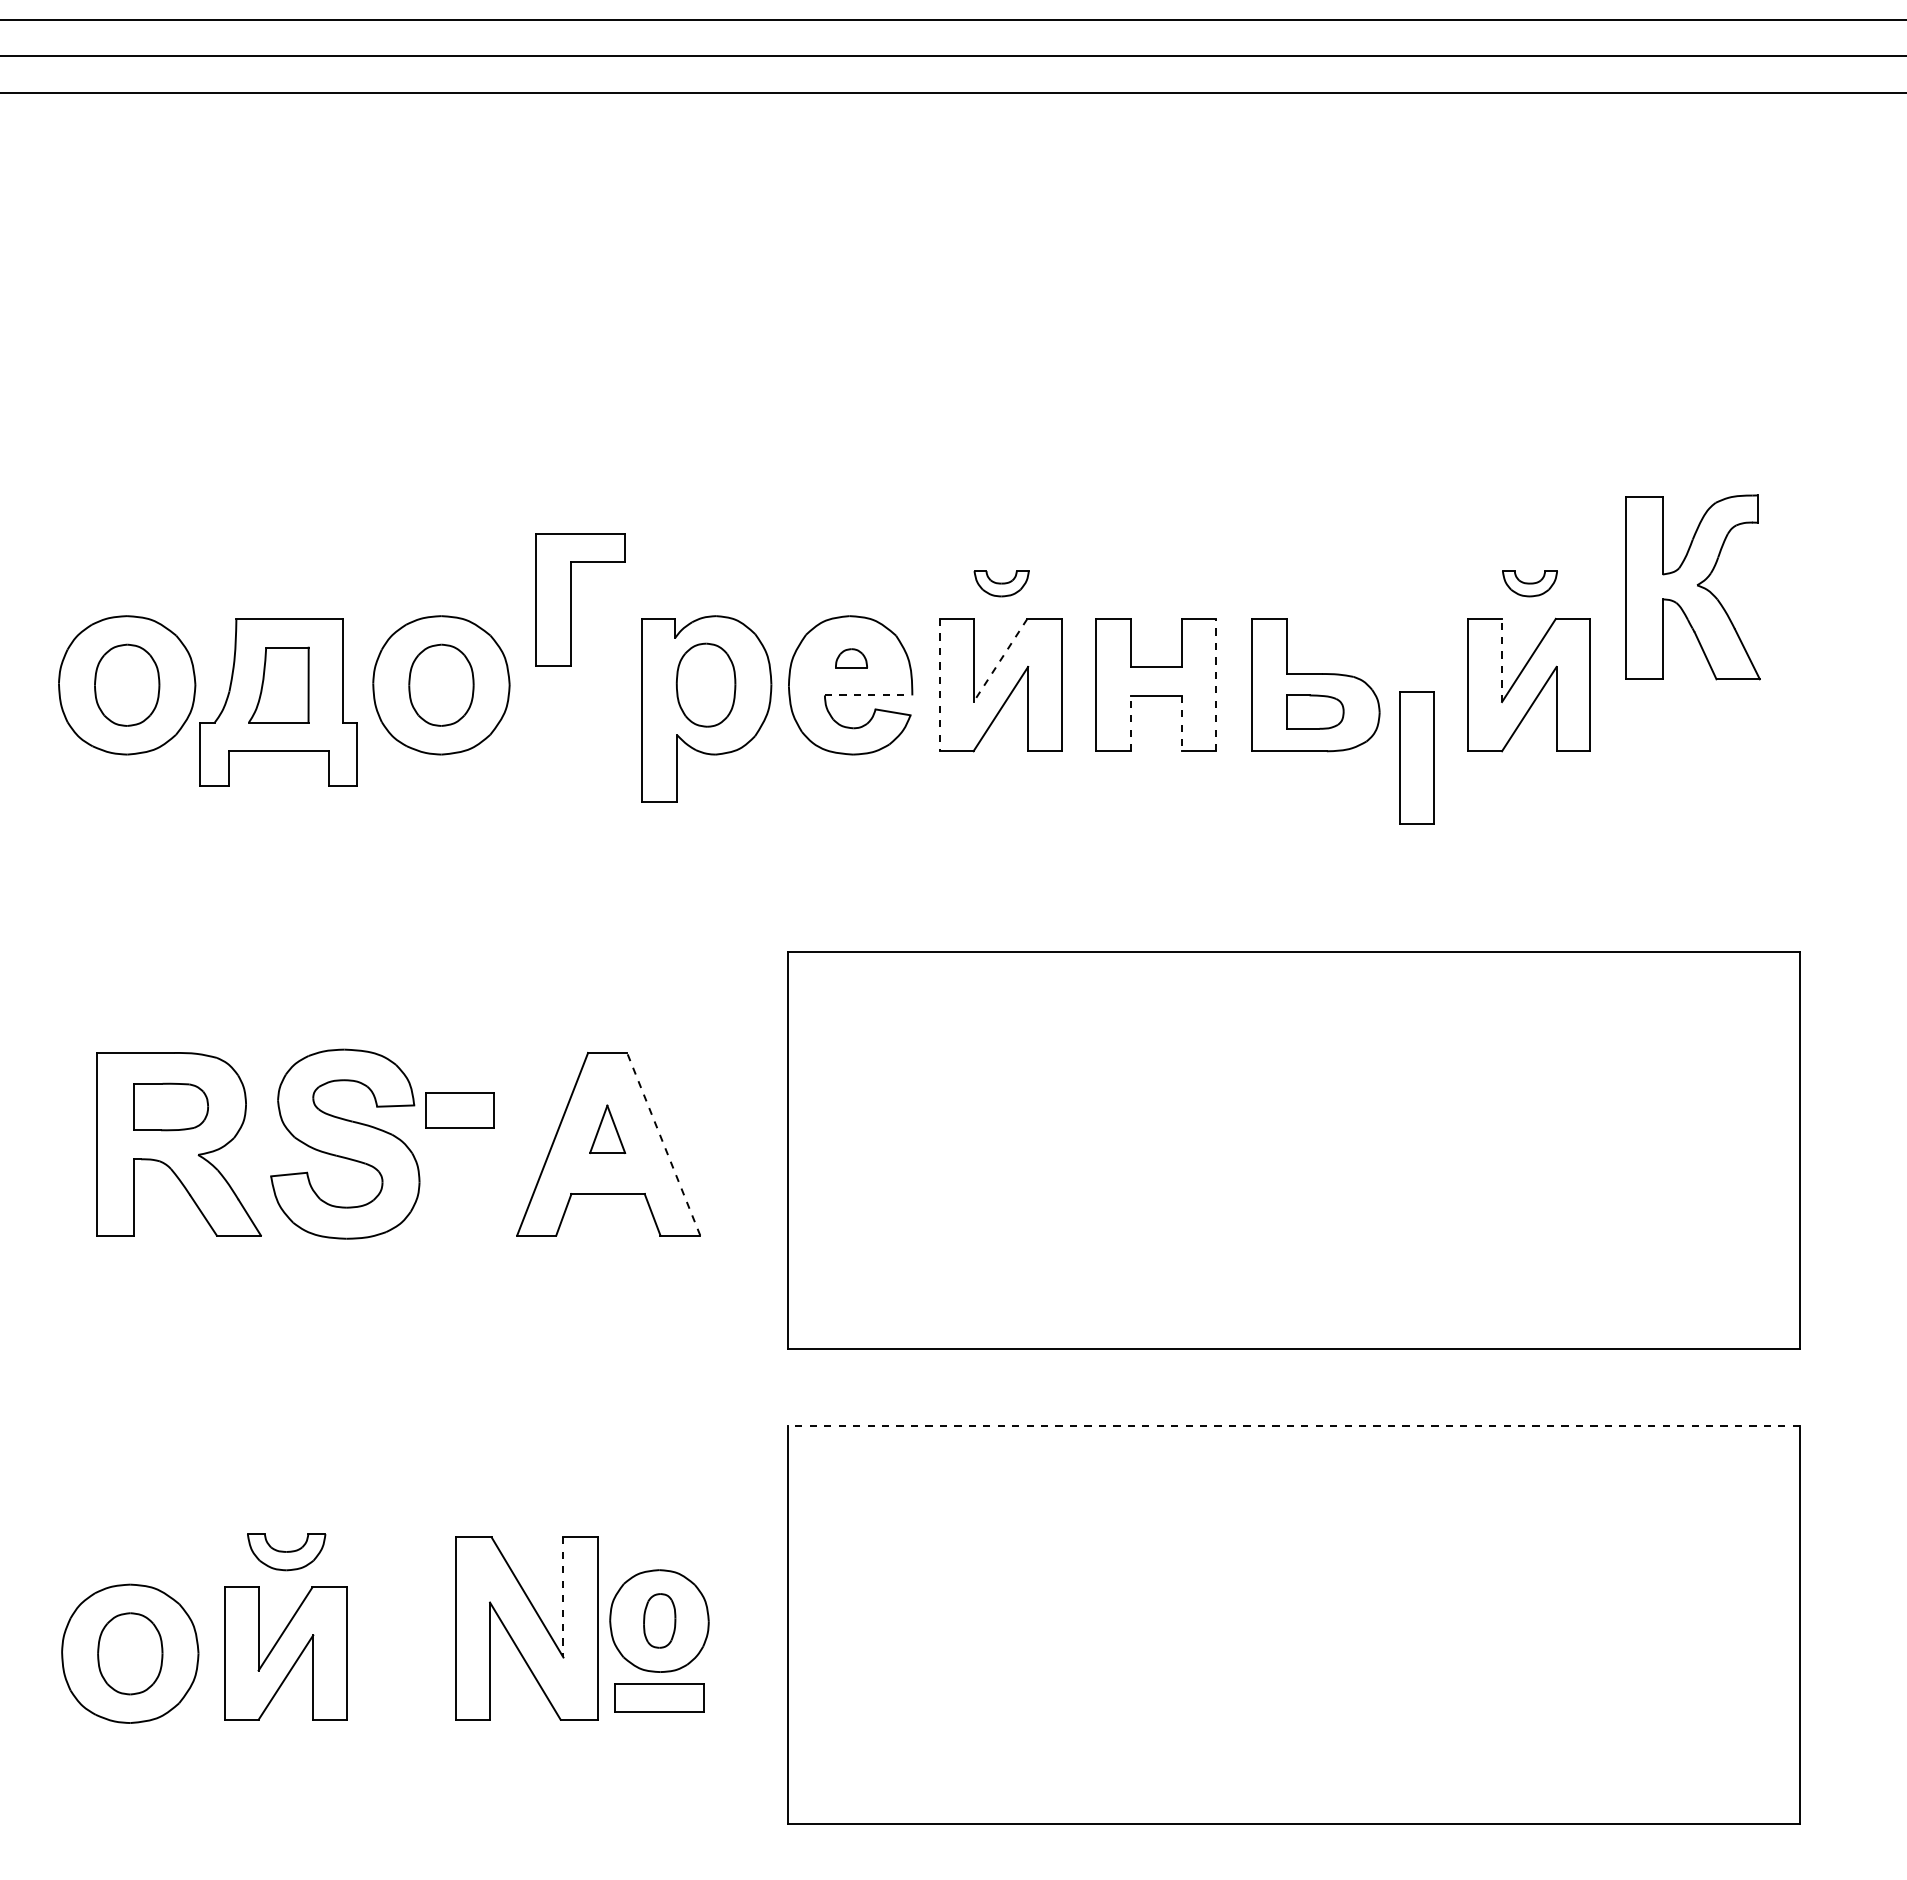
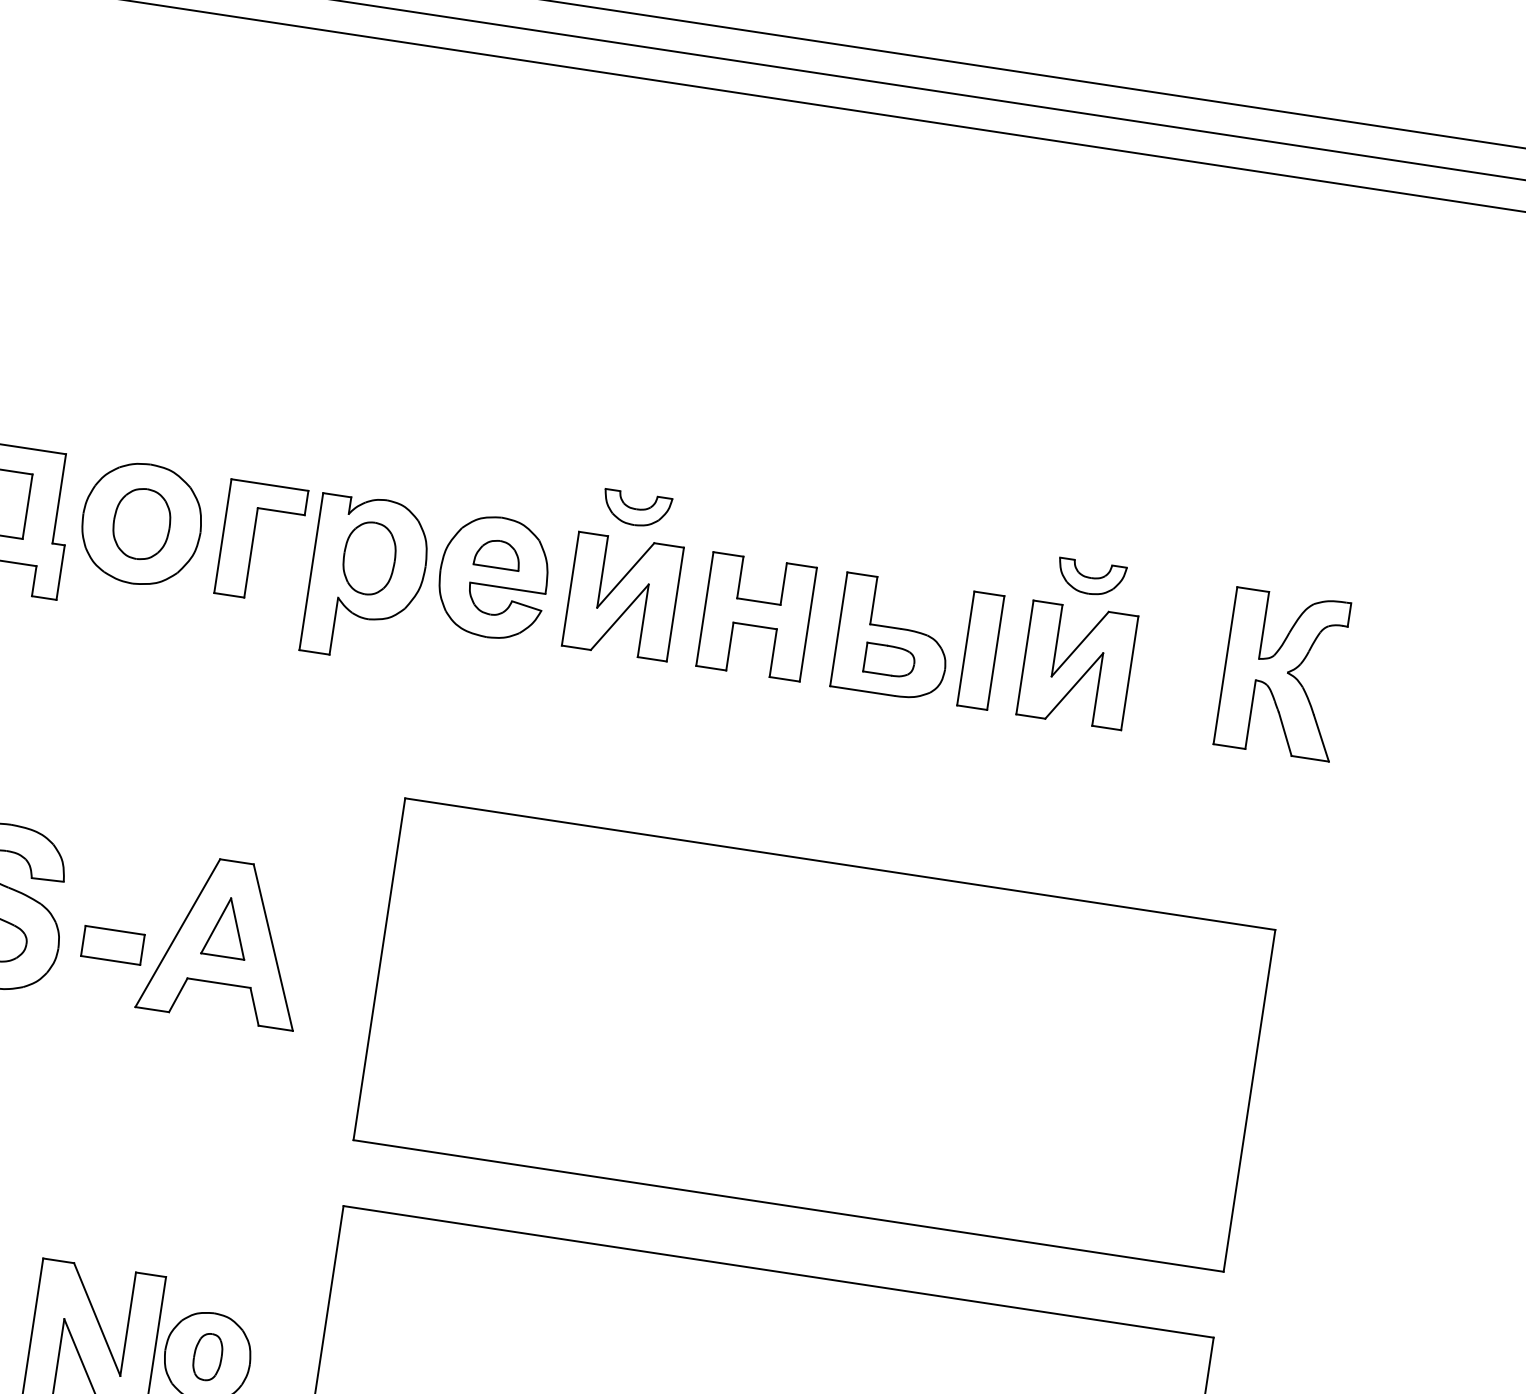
part: (1001, 583) -> (636, 509), size x1.43
part: (1529, 583) -> (1090, 578), size x1.43
part: (1692, 587) -> (1282, 673), moved
part: (571, 599) -> (253, 540), moved
part: (851, 658) -> (497, 554), size x1.67
line: (1000, 660) -> (625, 575), dashed -> solid
line: (1502, 660) -> (1057, 640), dashed -> solid
line: (1216, 684) -> (808, 624), dashed -> solid
line: (939, 685) -> (570, 589), dashed -> solid
line: (868, 695) -> (507, 588), dashed -> solid
line: (1131, 723) -> (730, 646), dashed -> solid
line: (1181, 723) -> (773, 653), dashed -> solid
part: (1416, 757) -> (980, 650), moved
part: (459, 1110) -> (112, 945), moved
part: (607, 1129) -> (226, 927), size x1.43
line: (663, 1143) -> (273, 946), dashed -> solid
line: (1293, 1425) -> (778, 1271), dashed -> solid
line: (563, 1597) -> (128, 1324), dashed -> solid

